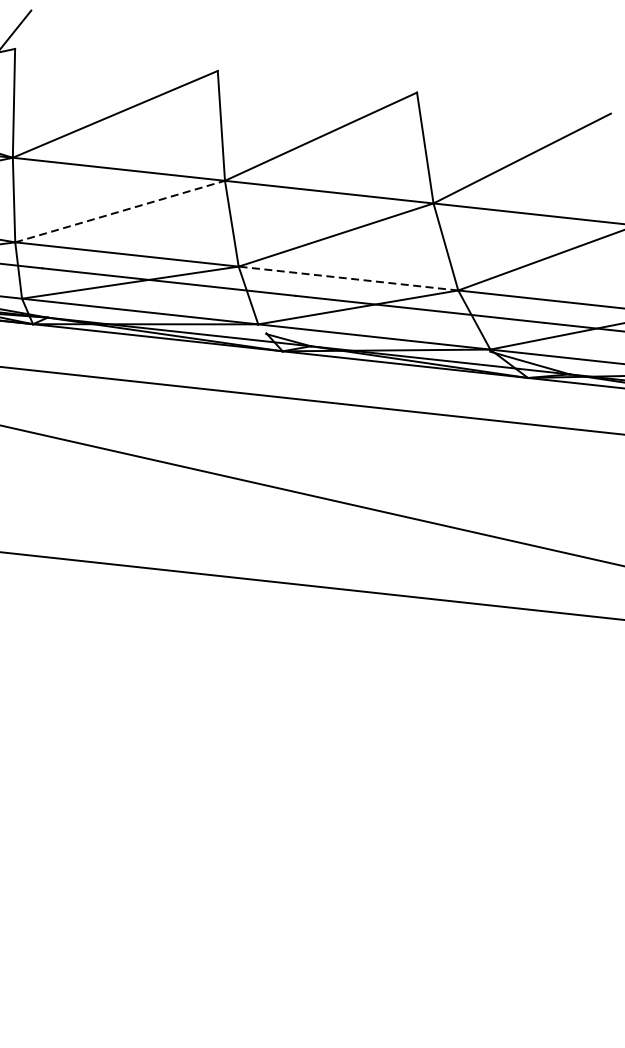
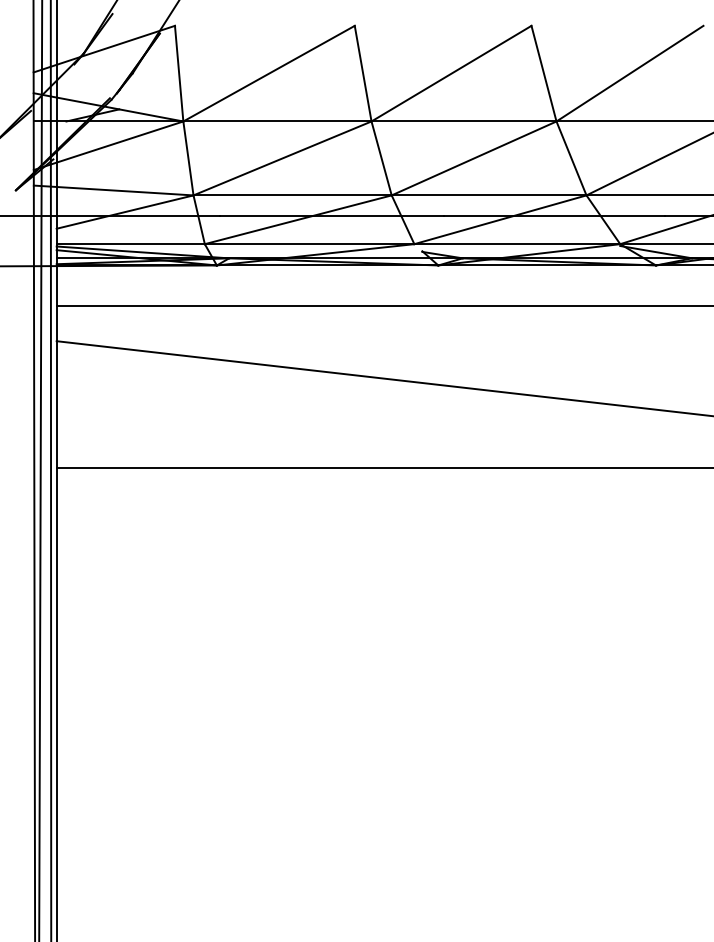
line: (120, 211) -> (282, 158), dashed -> solid
line: (347, 278) -> (488, 195), dashed -> solid

